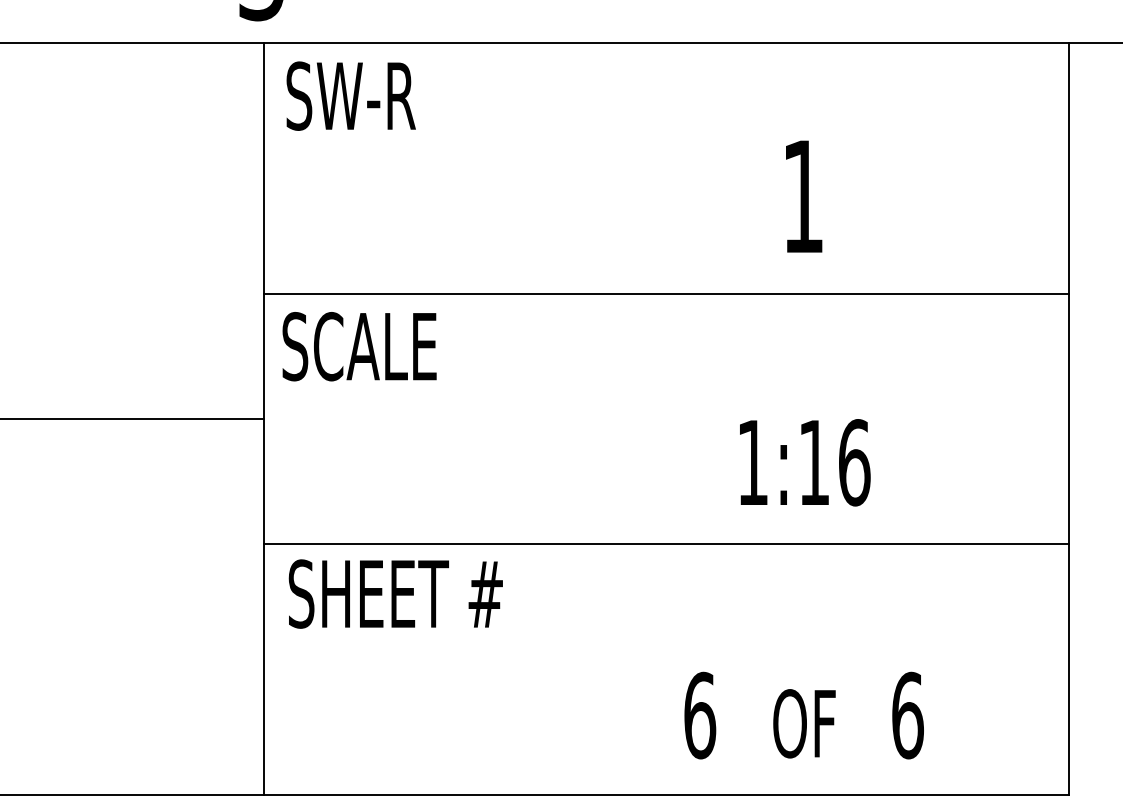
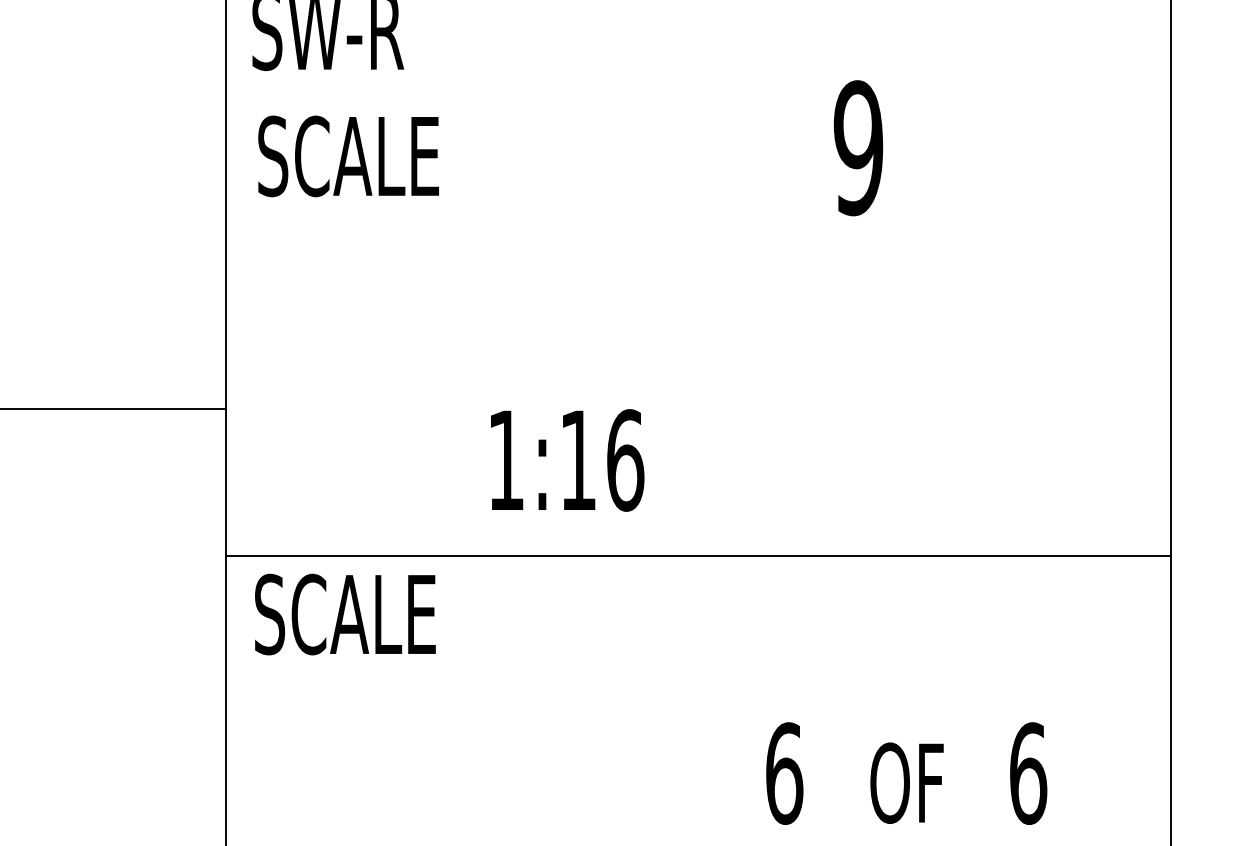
text: (803, 196) -> (858, 148), 1 -> 9
line: (666, 293) -> (698, 261), removed
text: (359, 346) -> (348, 156), moved
text: (805, 462) -> (567, 460), moved
text: (411, 593) -> (398, 613), SHEET # -> SCALE
text: (803, 715) -> (905, 773), moved

